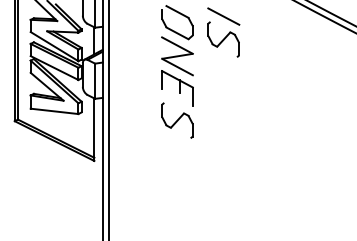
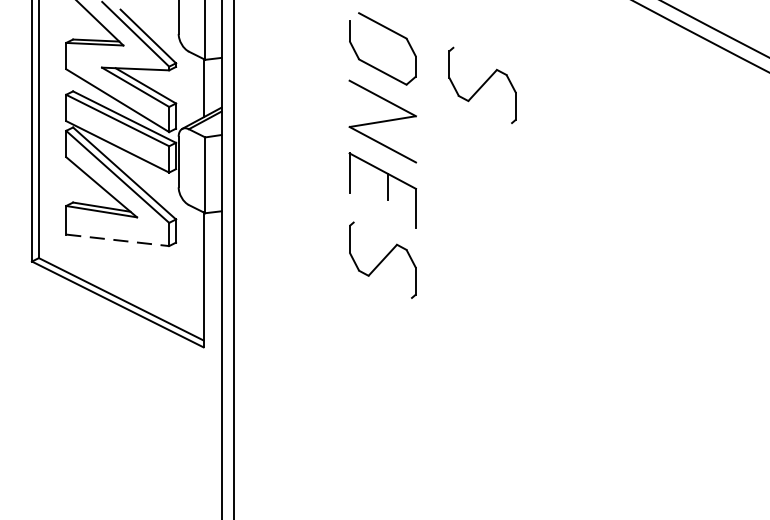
line: (223, 16) -> (482, 35), removed
line: (55, 111) -> (119, 240), solid -> dashed

